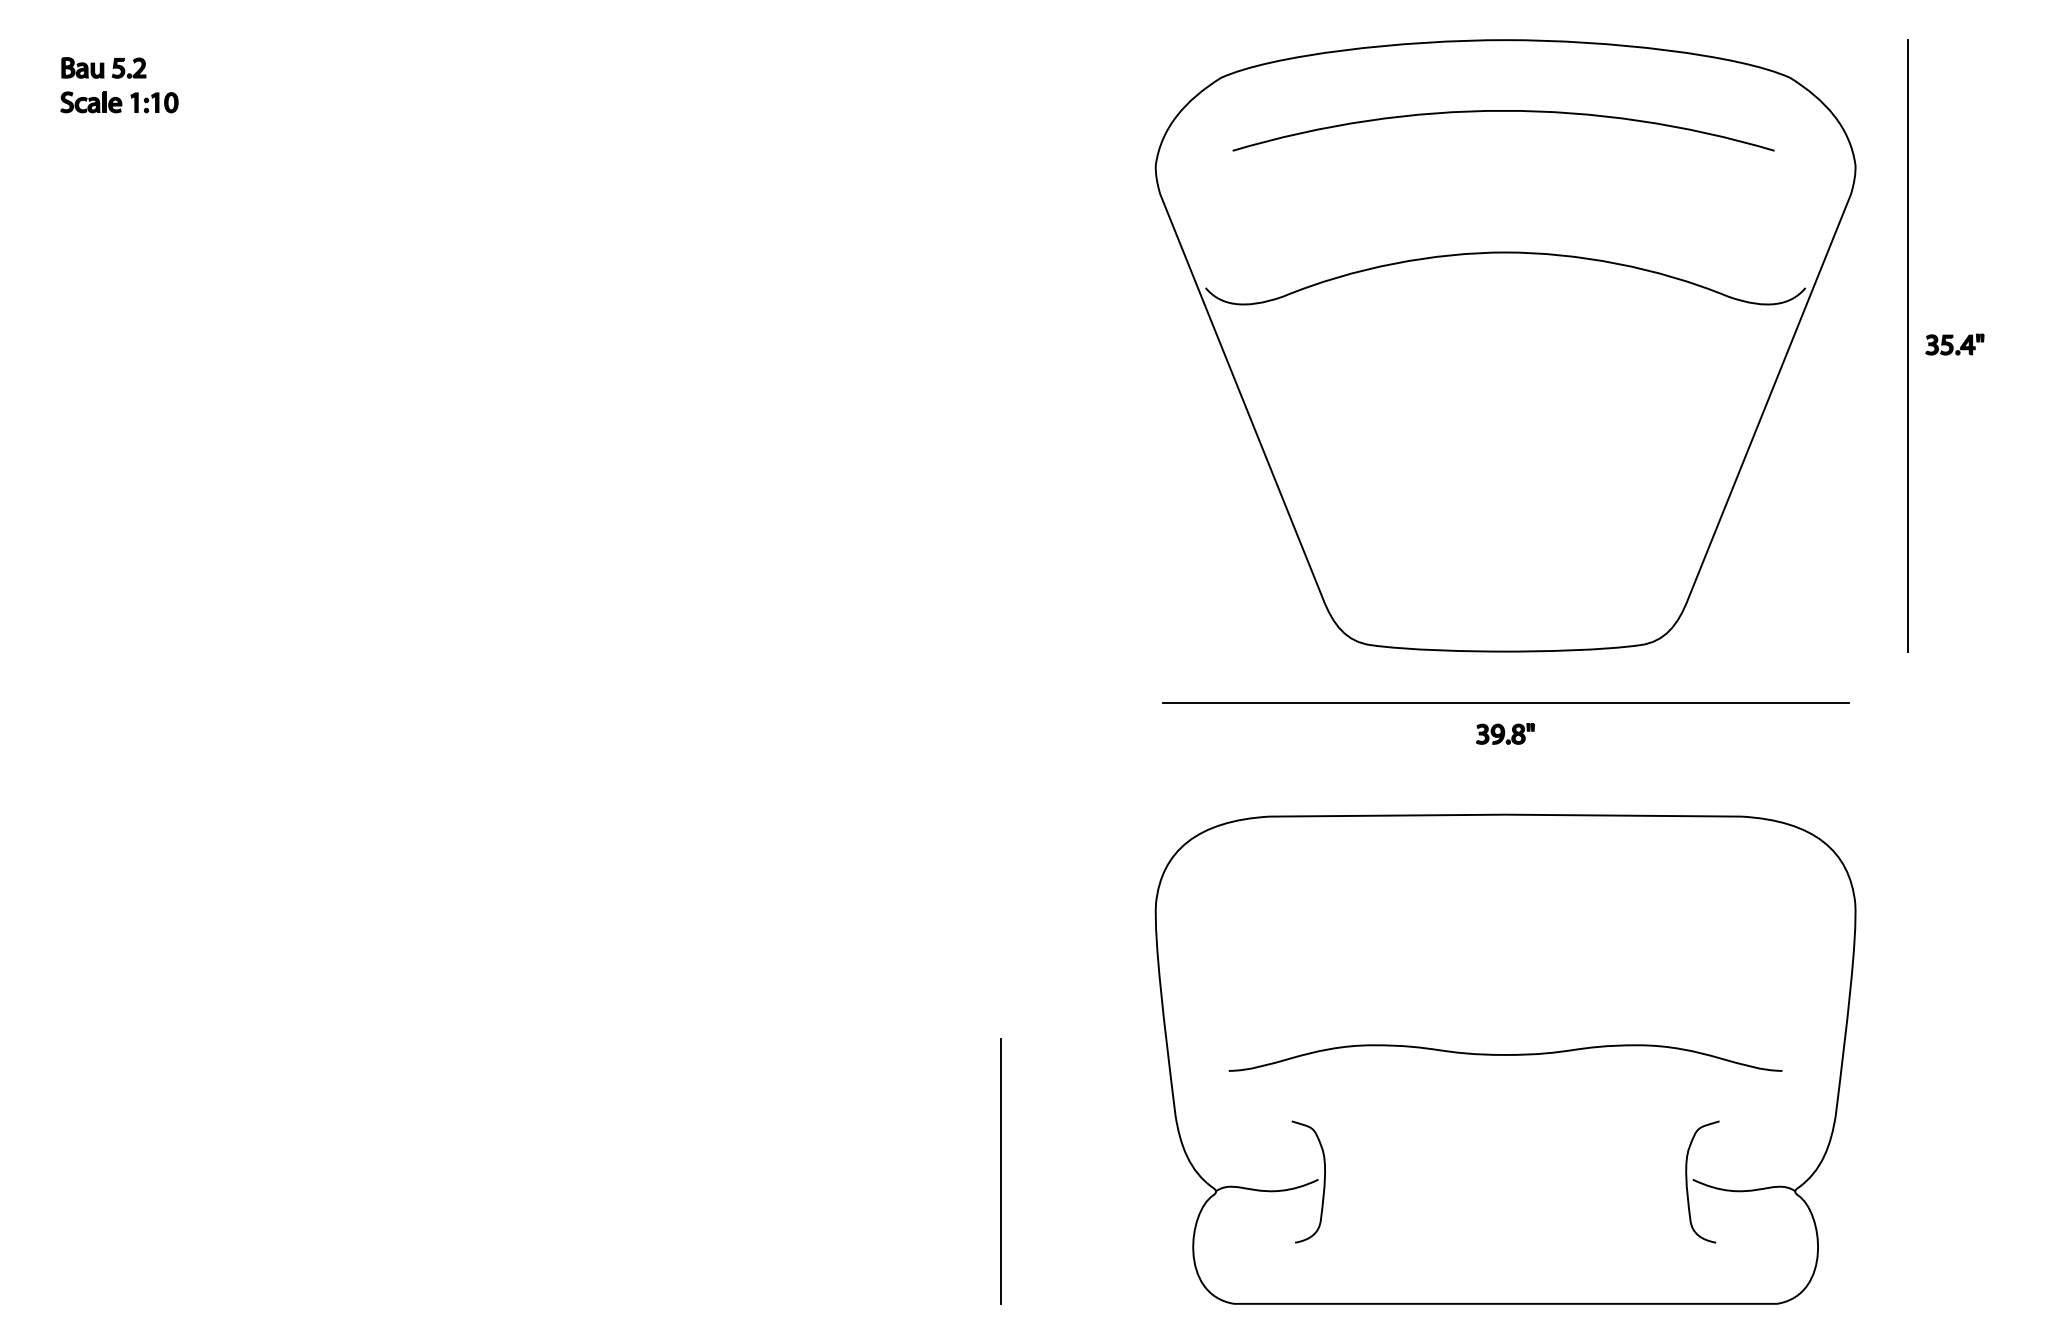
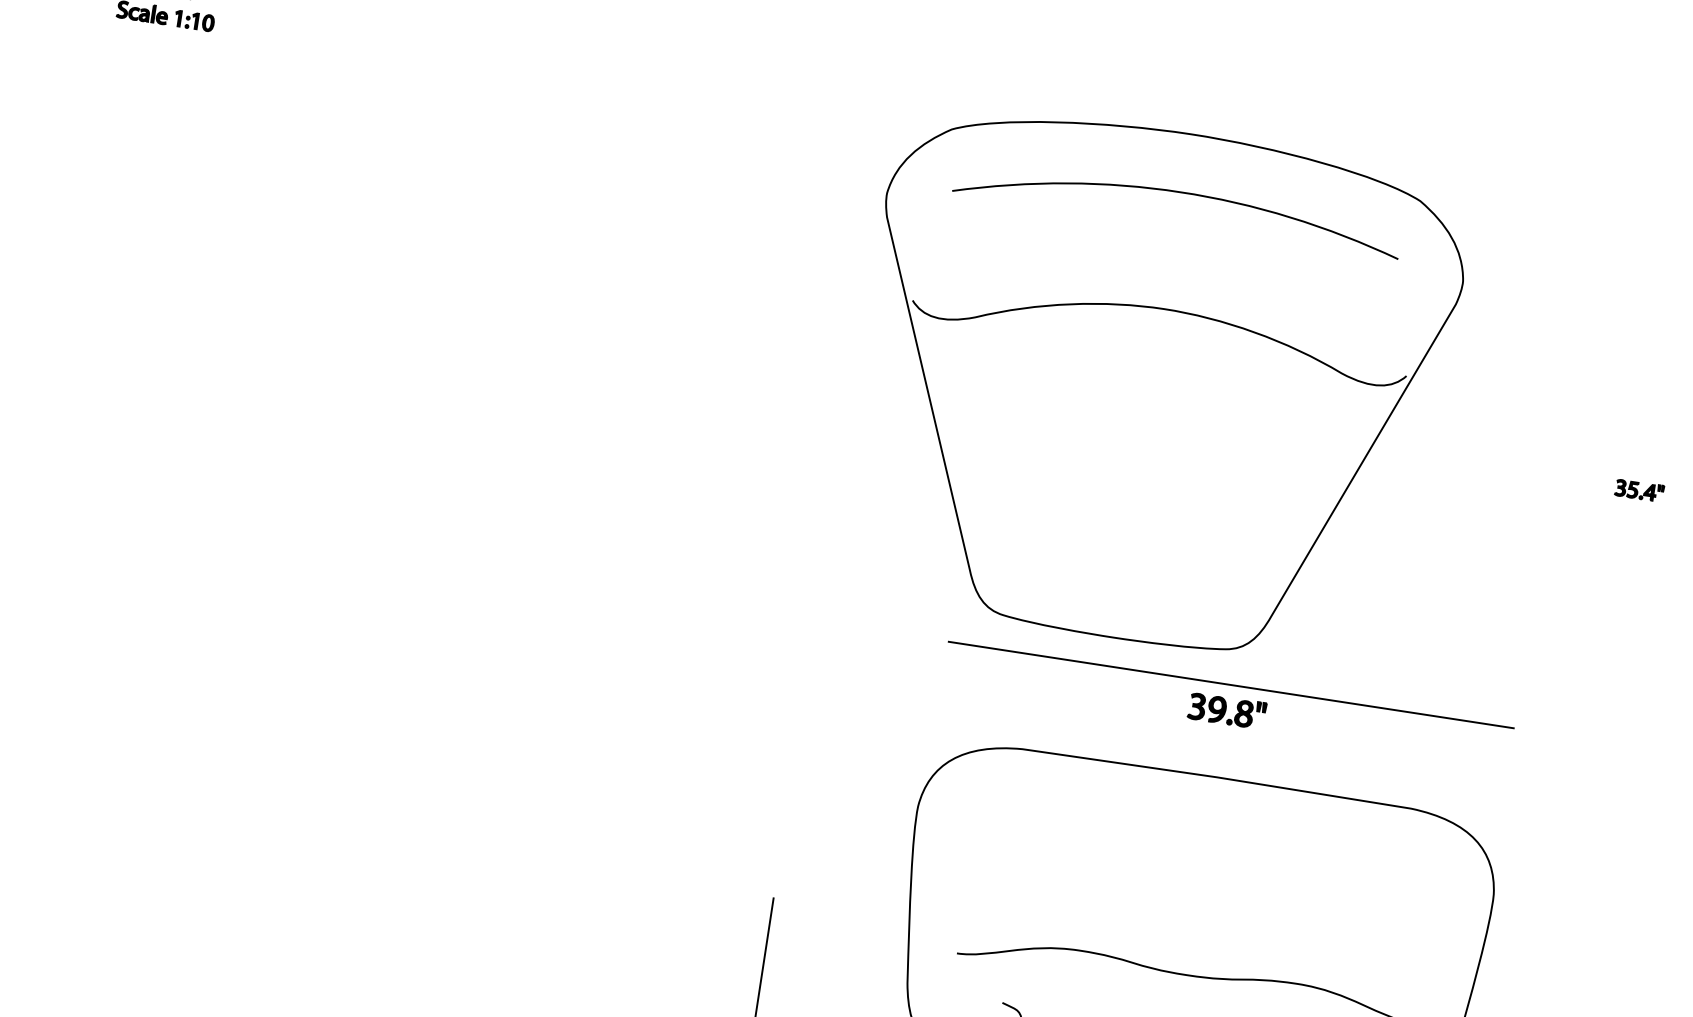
part: (1954, 344) -> (1639, 490), moved
part: (1505, 345) -> (1152, 385), moved
line: (1908, 345) -> (1607, 441), removed
part: (1505, 733) -> (1227, 710), size x1.6

